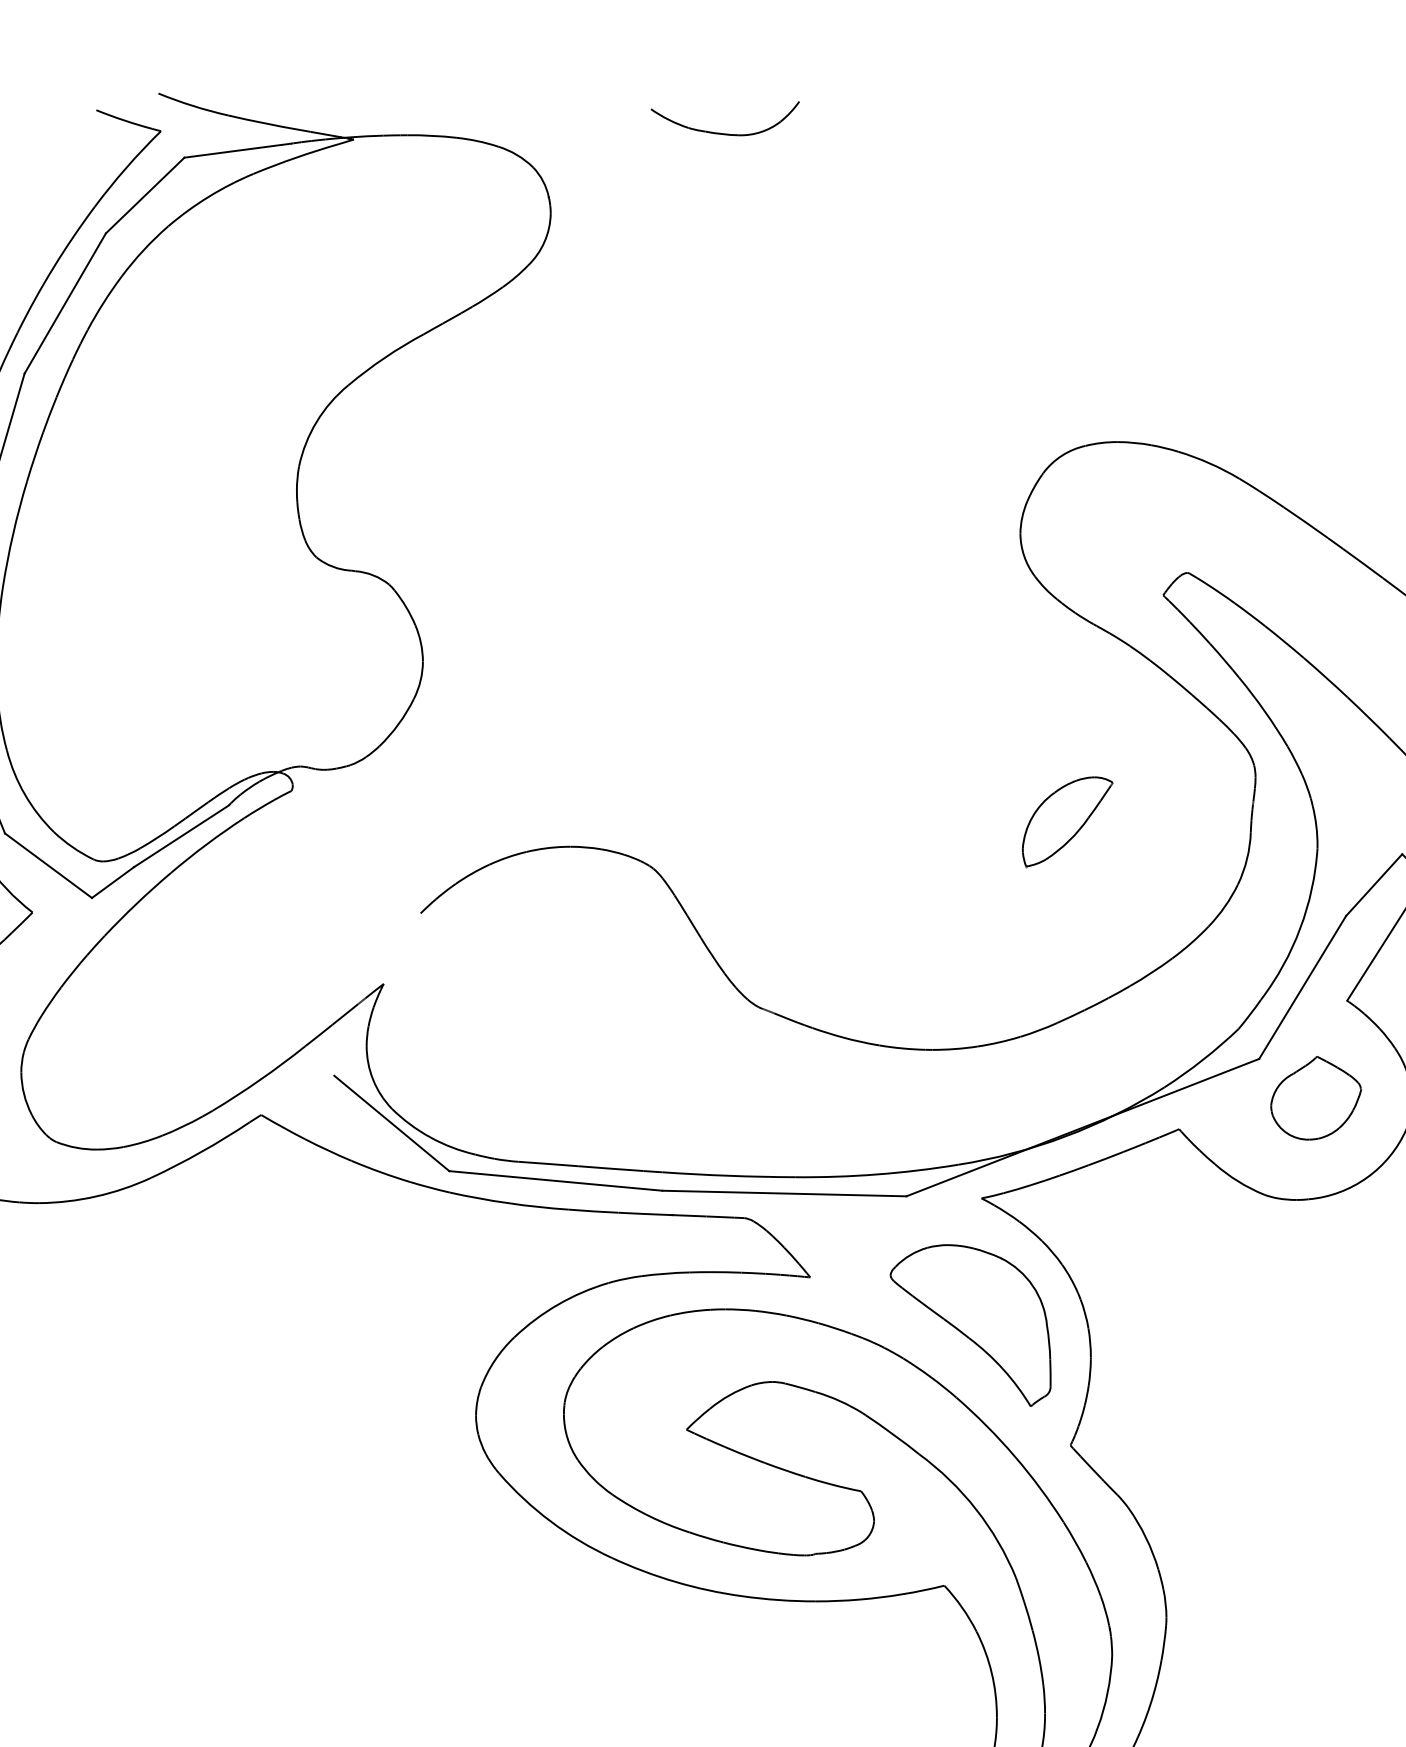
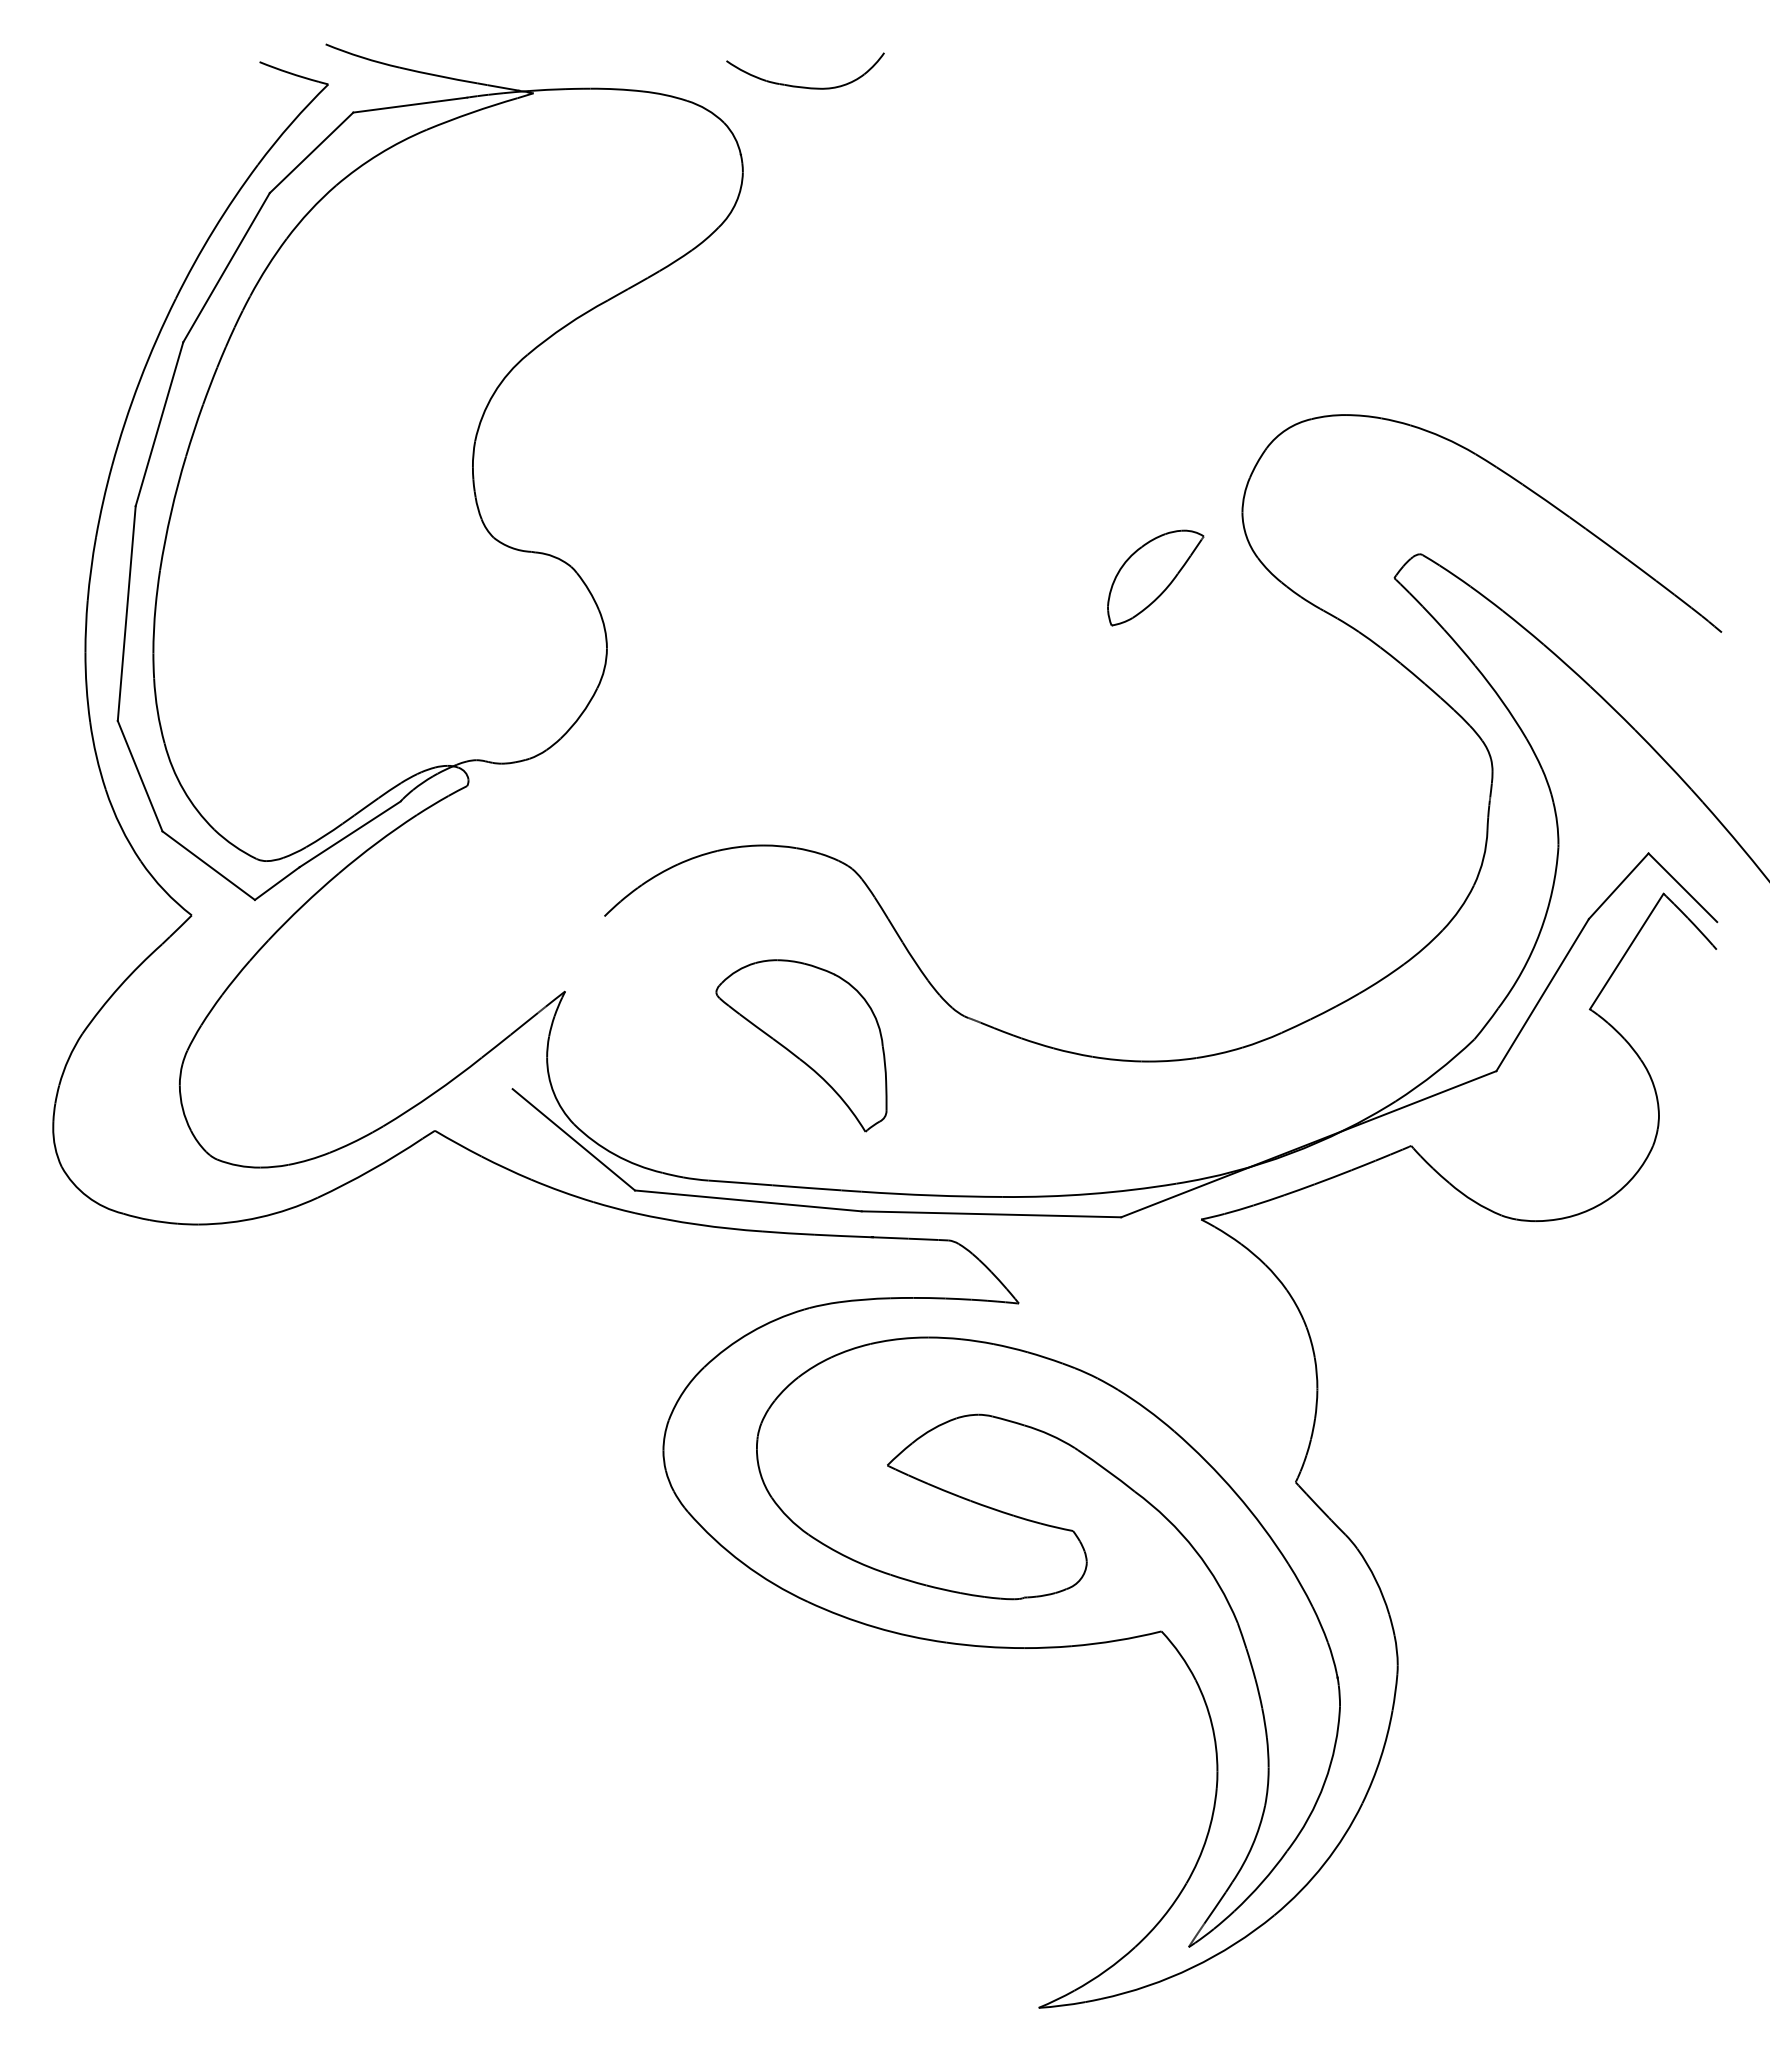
part: (725, 133) -> (805, 86), moved
part: (1067, 821) -> (1155, 577), moved
part: (1315, 1097) -> (1556, 1112), removed
part: (970, 1325) -> (801, 1045), moved

